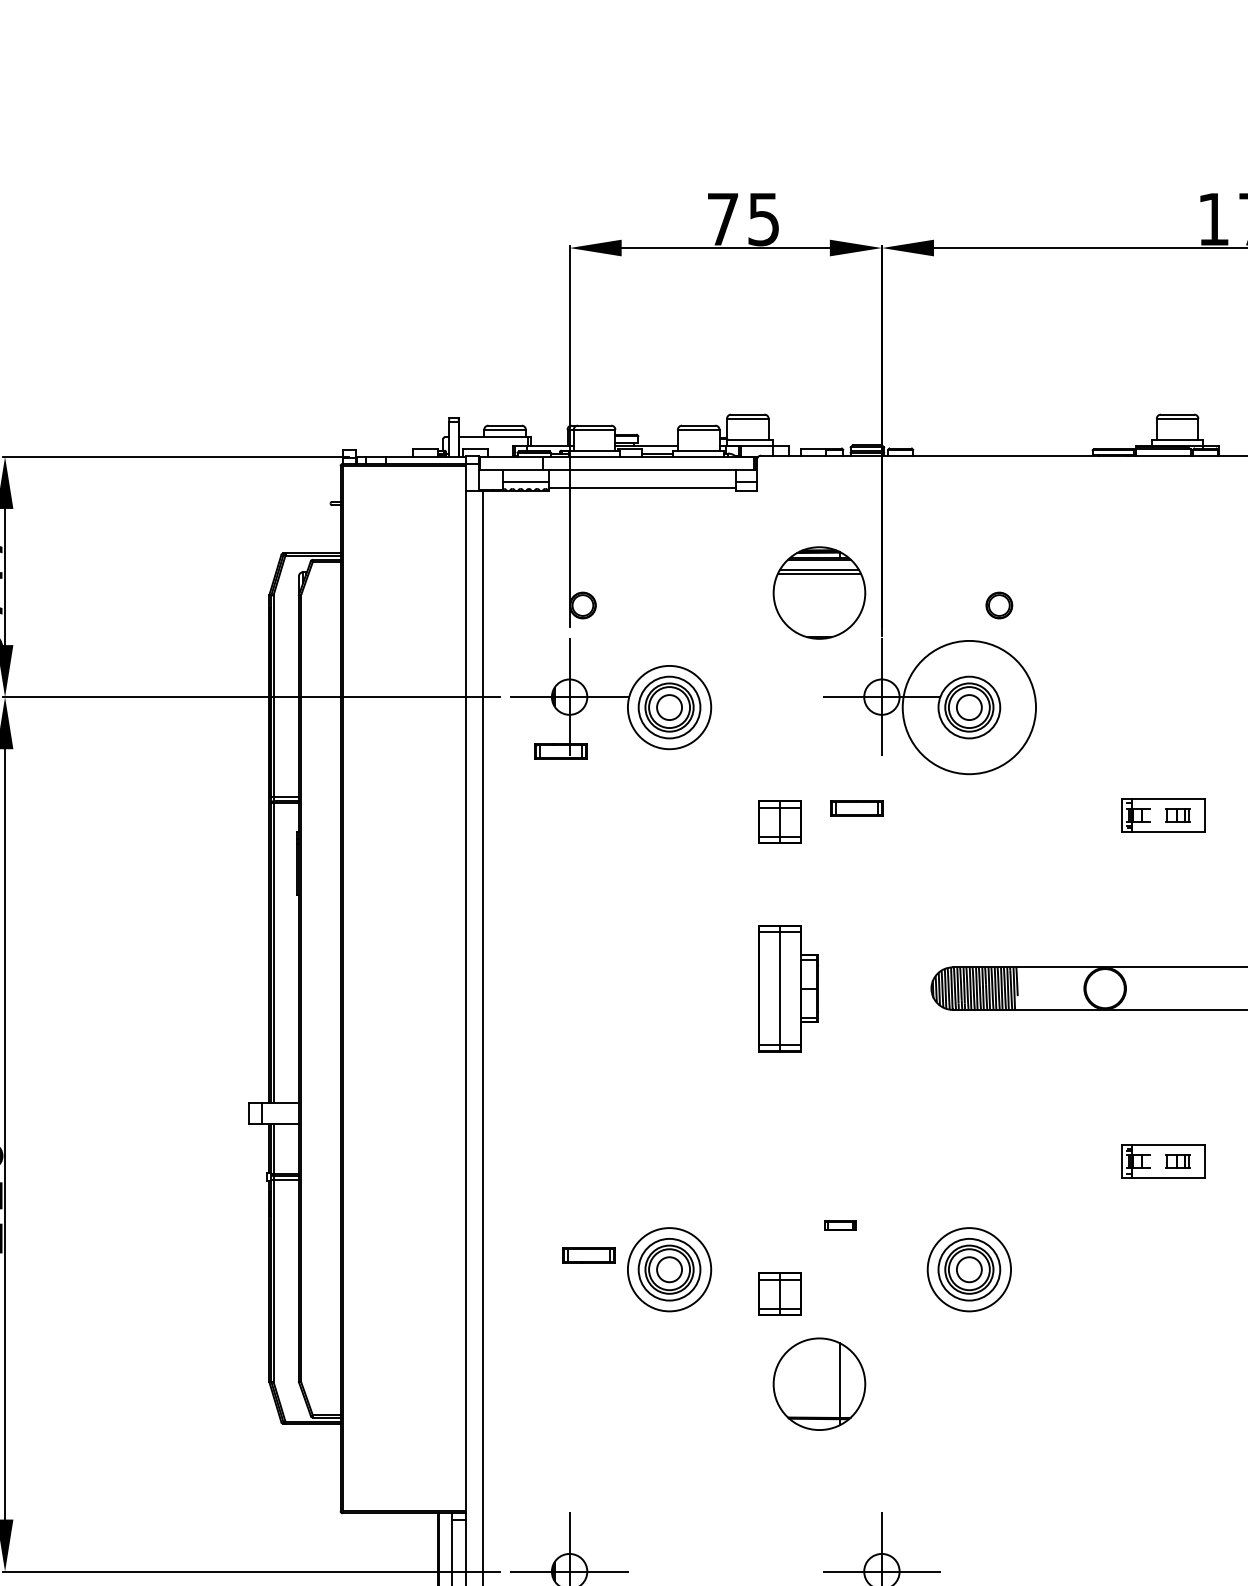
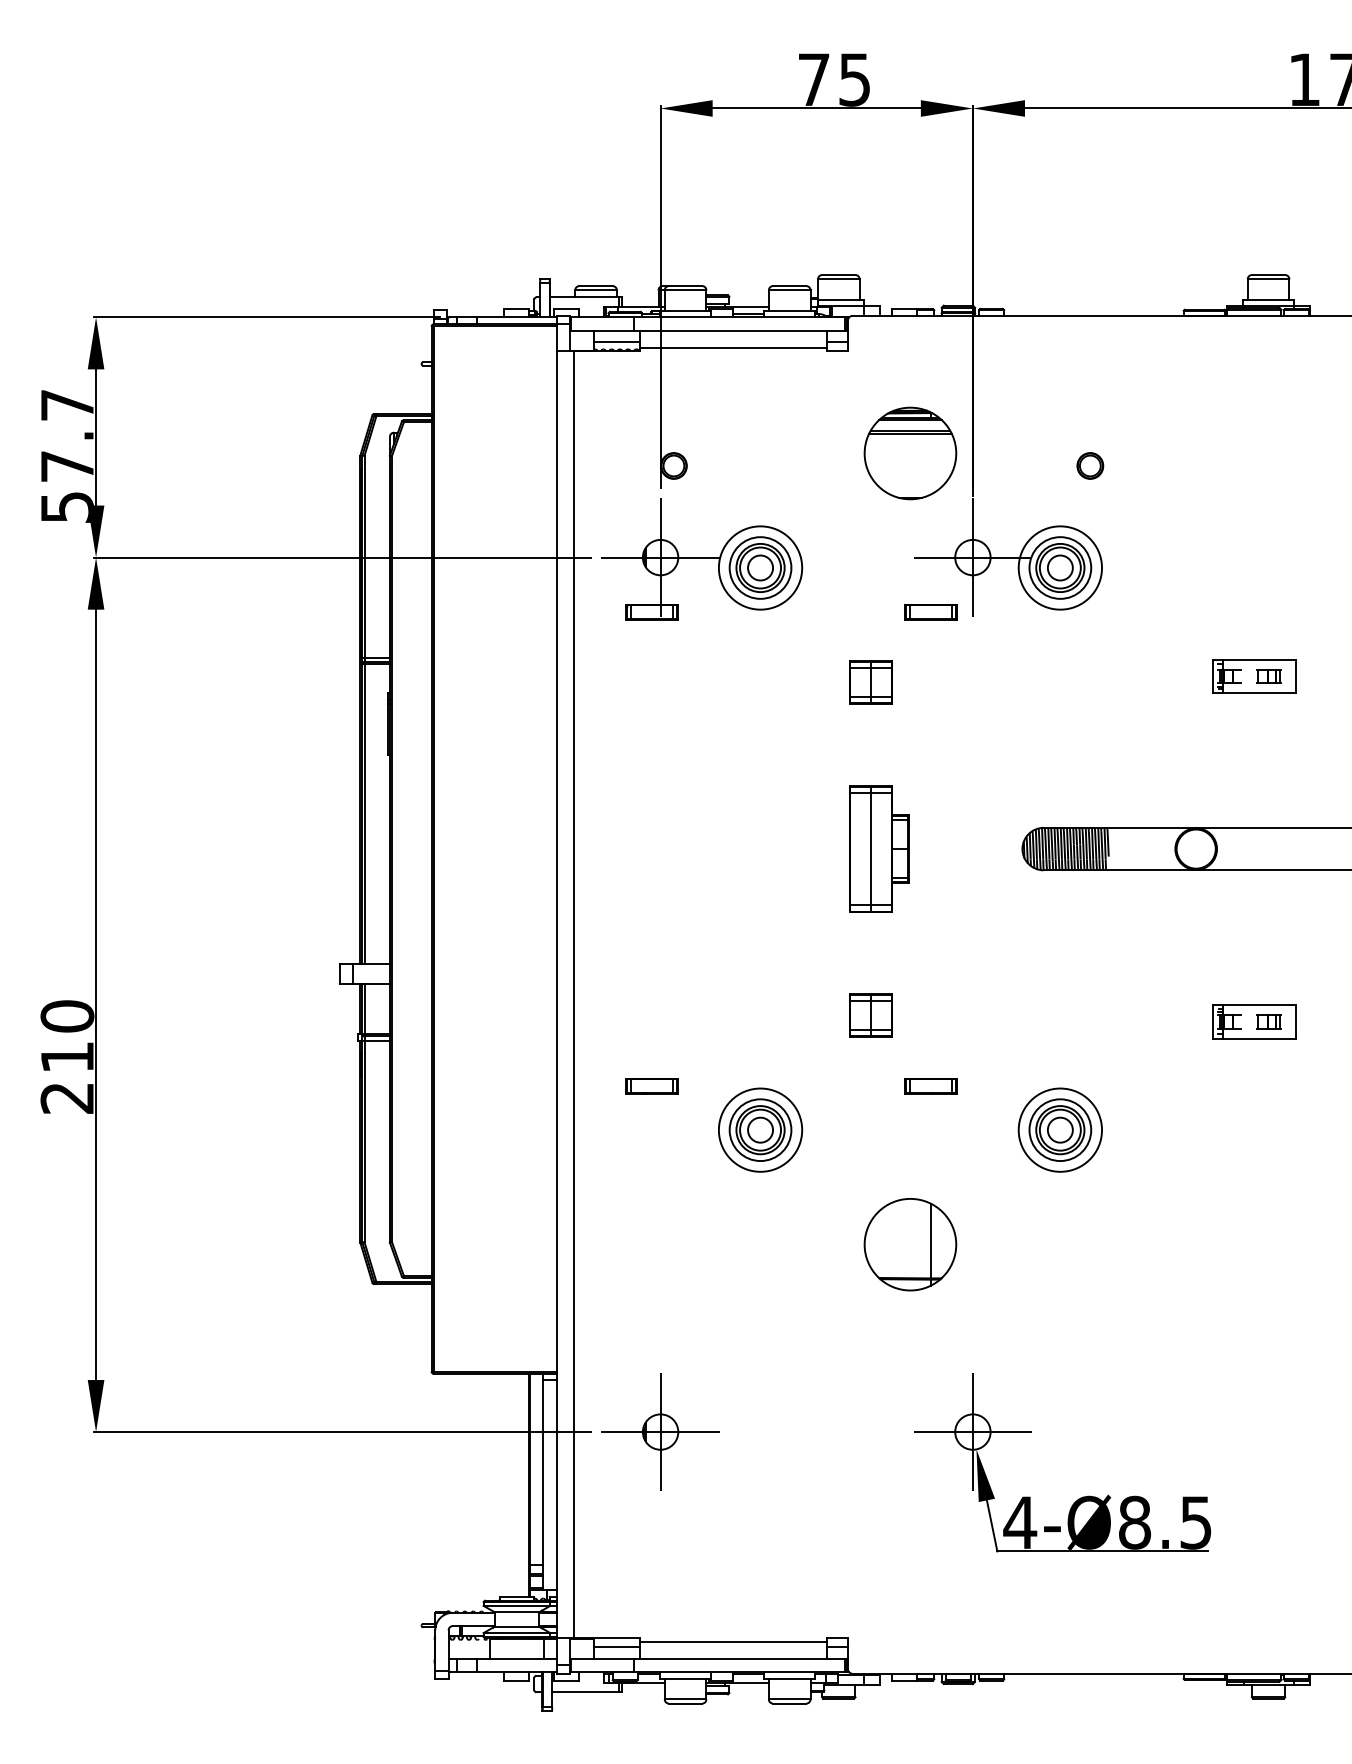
circle: (969, 707) -> (1060, 567), size x0.62
part: (856, 809) -> (930, 612), moved
part: (839, 1226) -> (930, 1086), size x1.67
part: (588, 1256) -> (651, 1086), moved
part: (779, 1294) -> (870, 1015), moved

